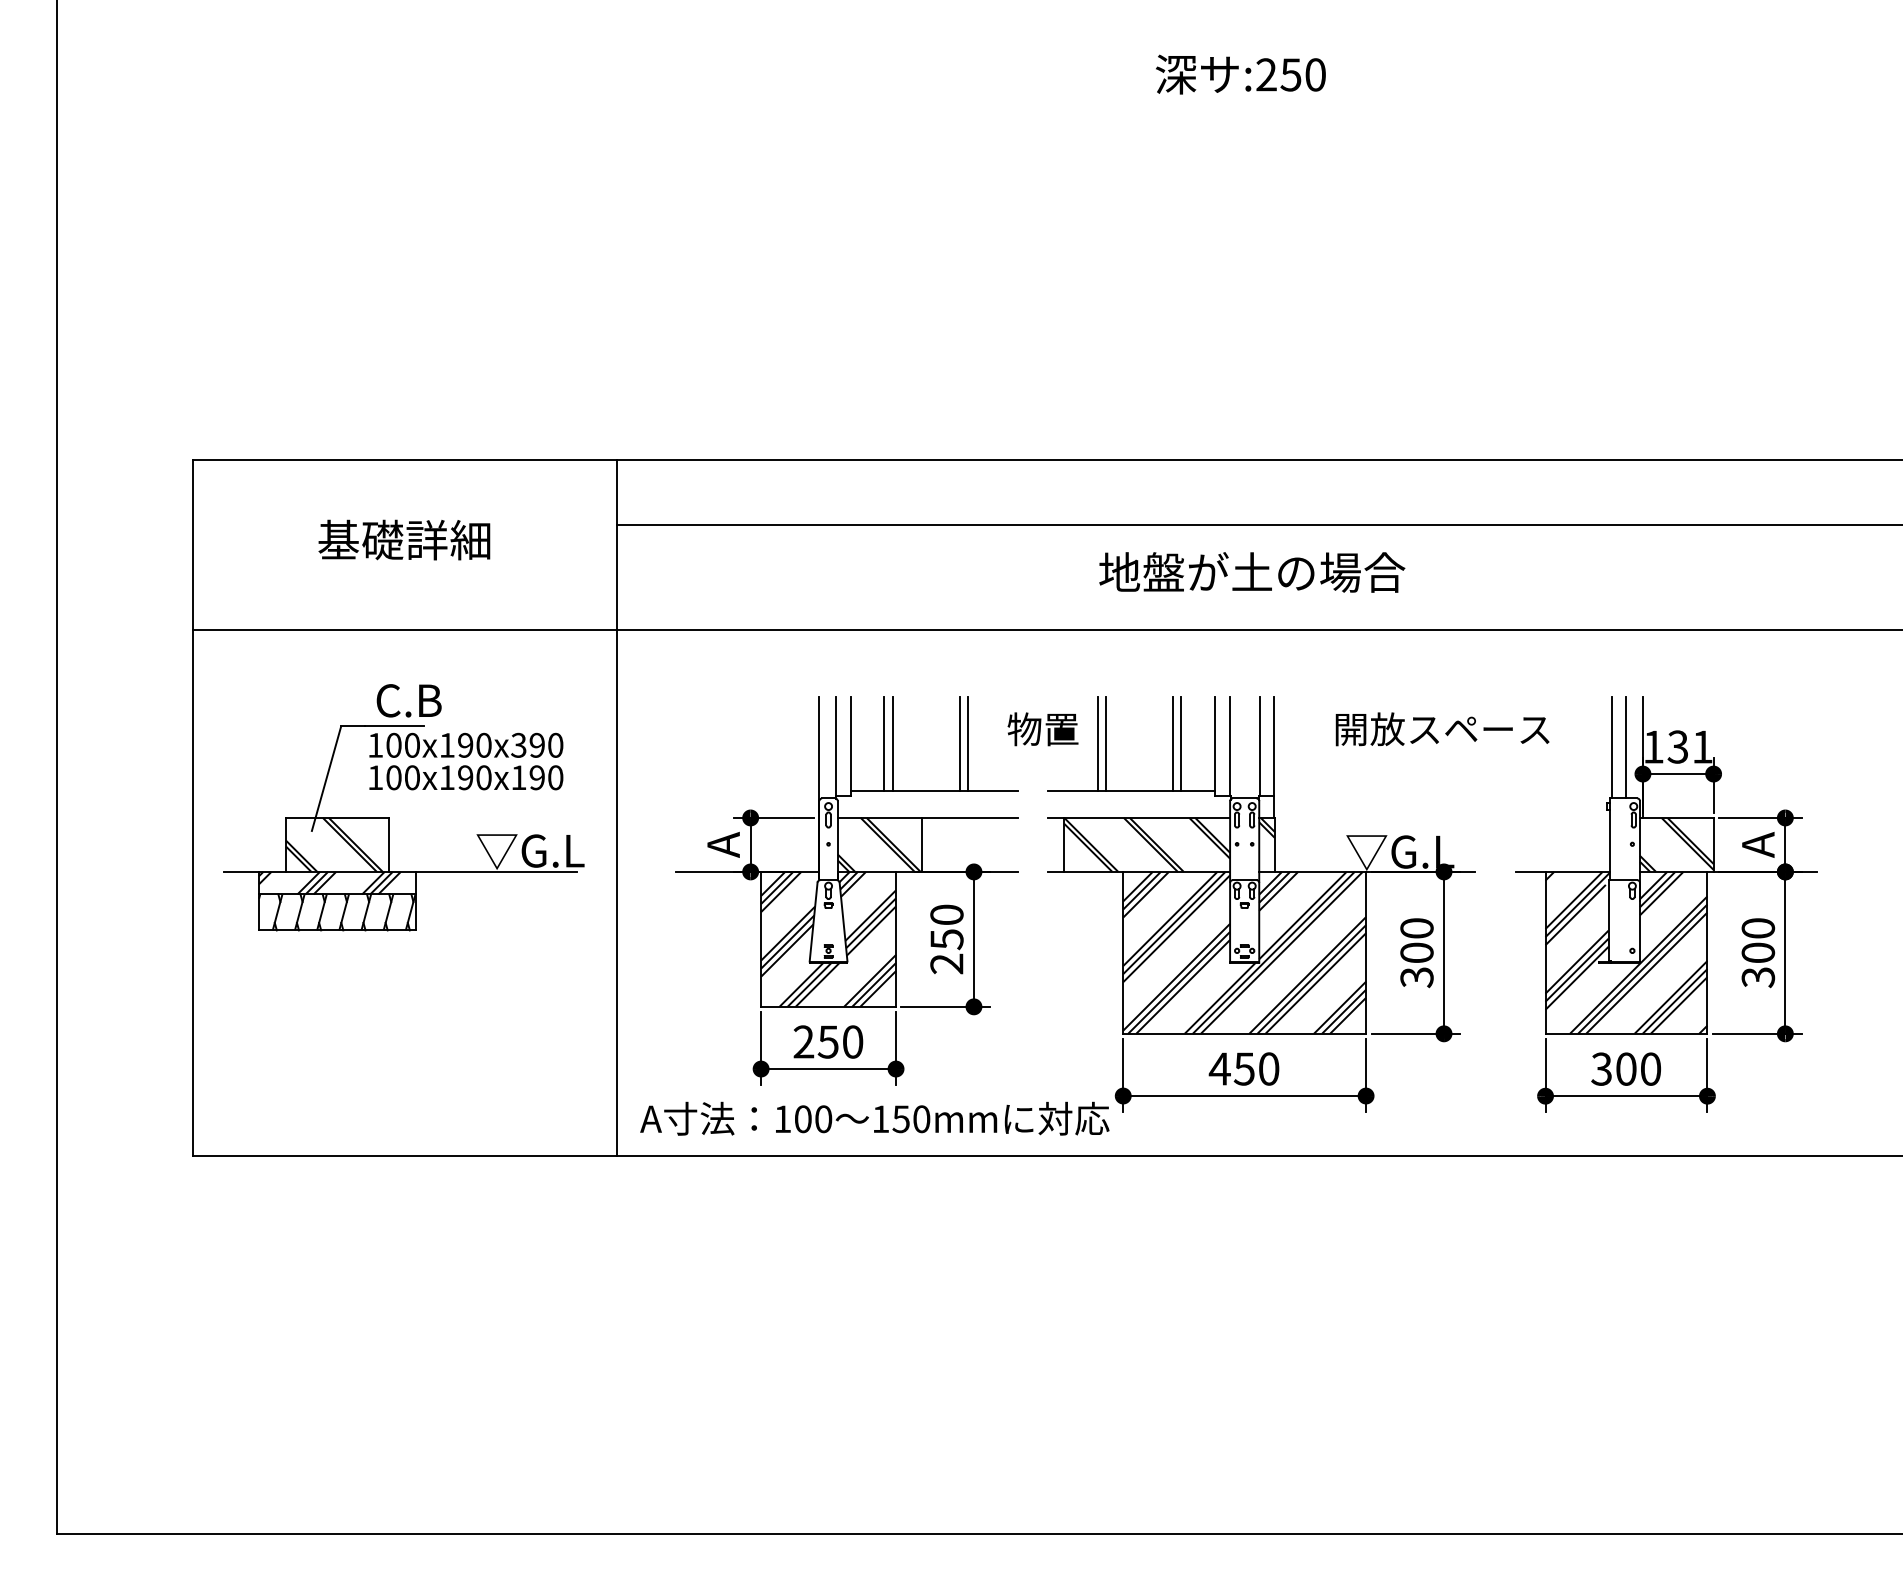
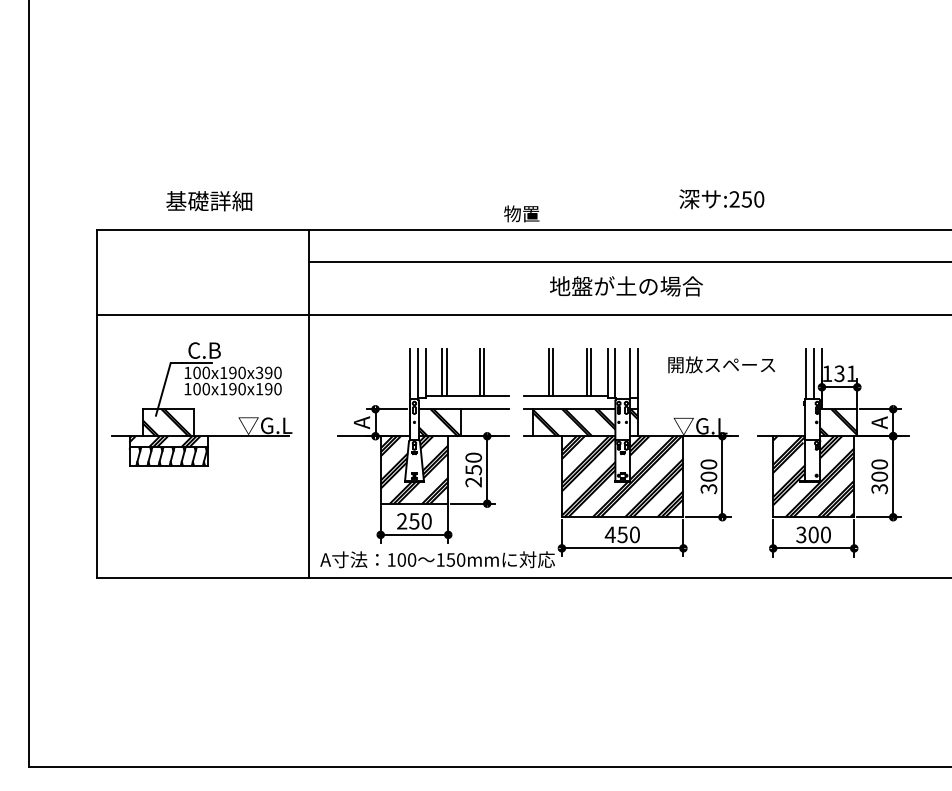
text: (1240, 75) -> (721, 199), moved
text: (404, 540) -> (209, 201), moved
text: (1042, 728) -> (521, 213), moved

